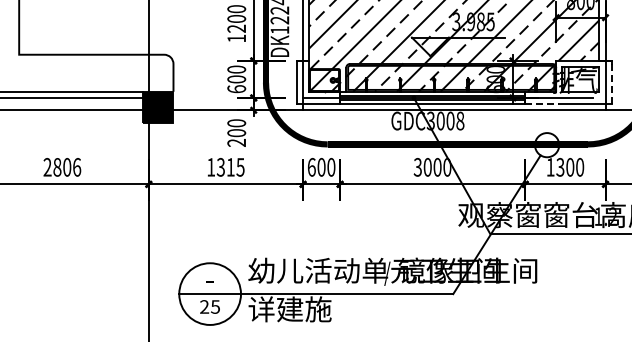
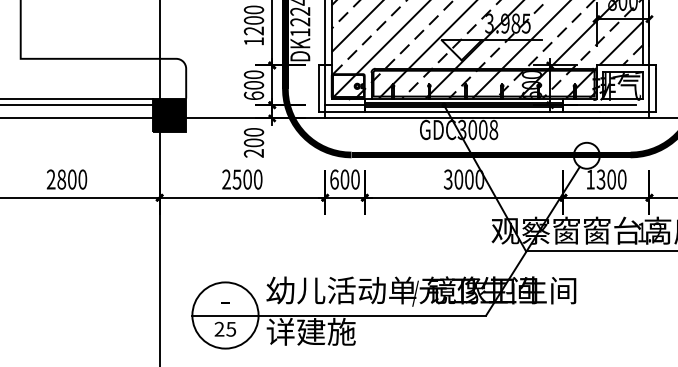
line: (611, 84) -> (655, 90), dashed -> solid
line: (542, 104) -> (581, 112), dashed -> solid
text: (77, 167) -> (83, 179), 2806 -> 2800
text: (225, 167) -> (241, 179), 1315 -> 2500

